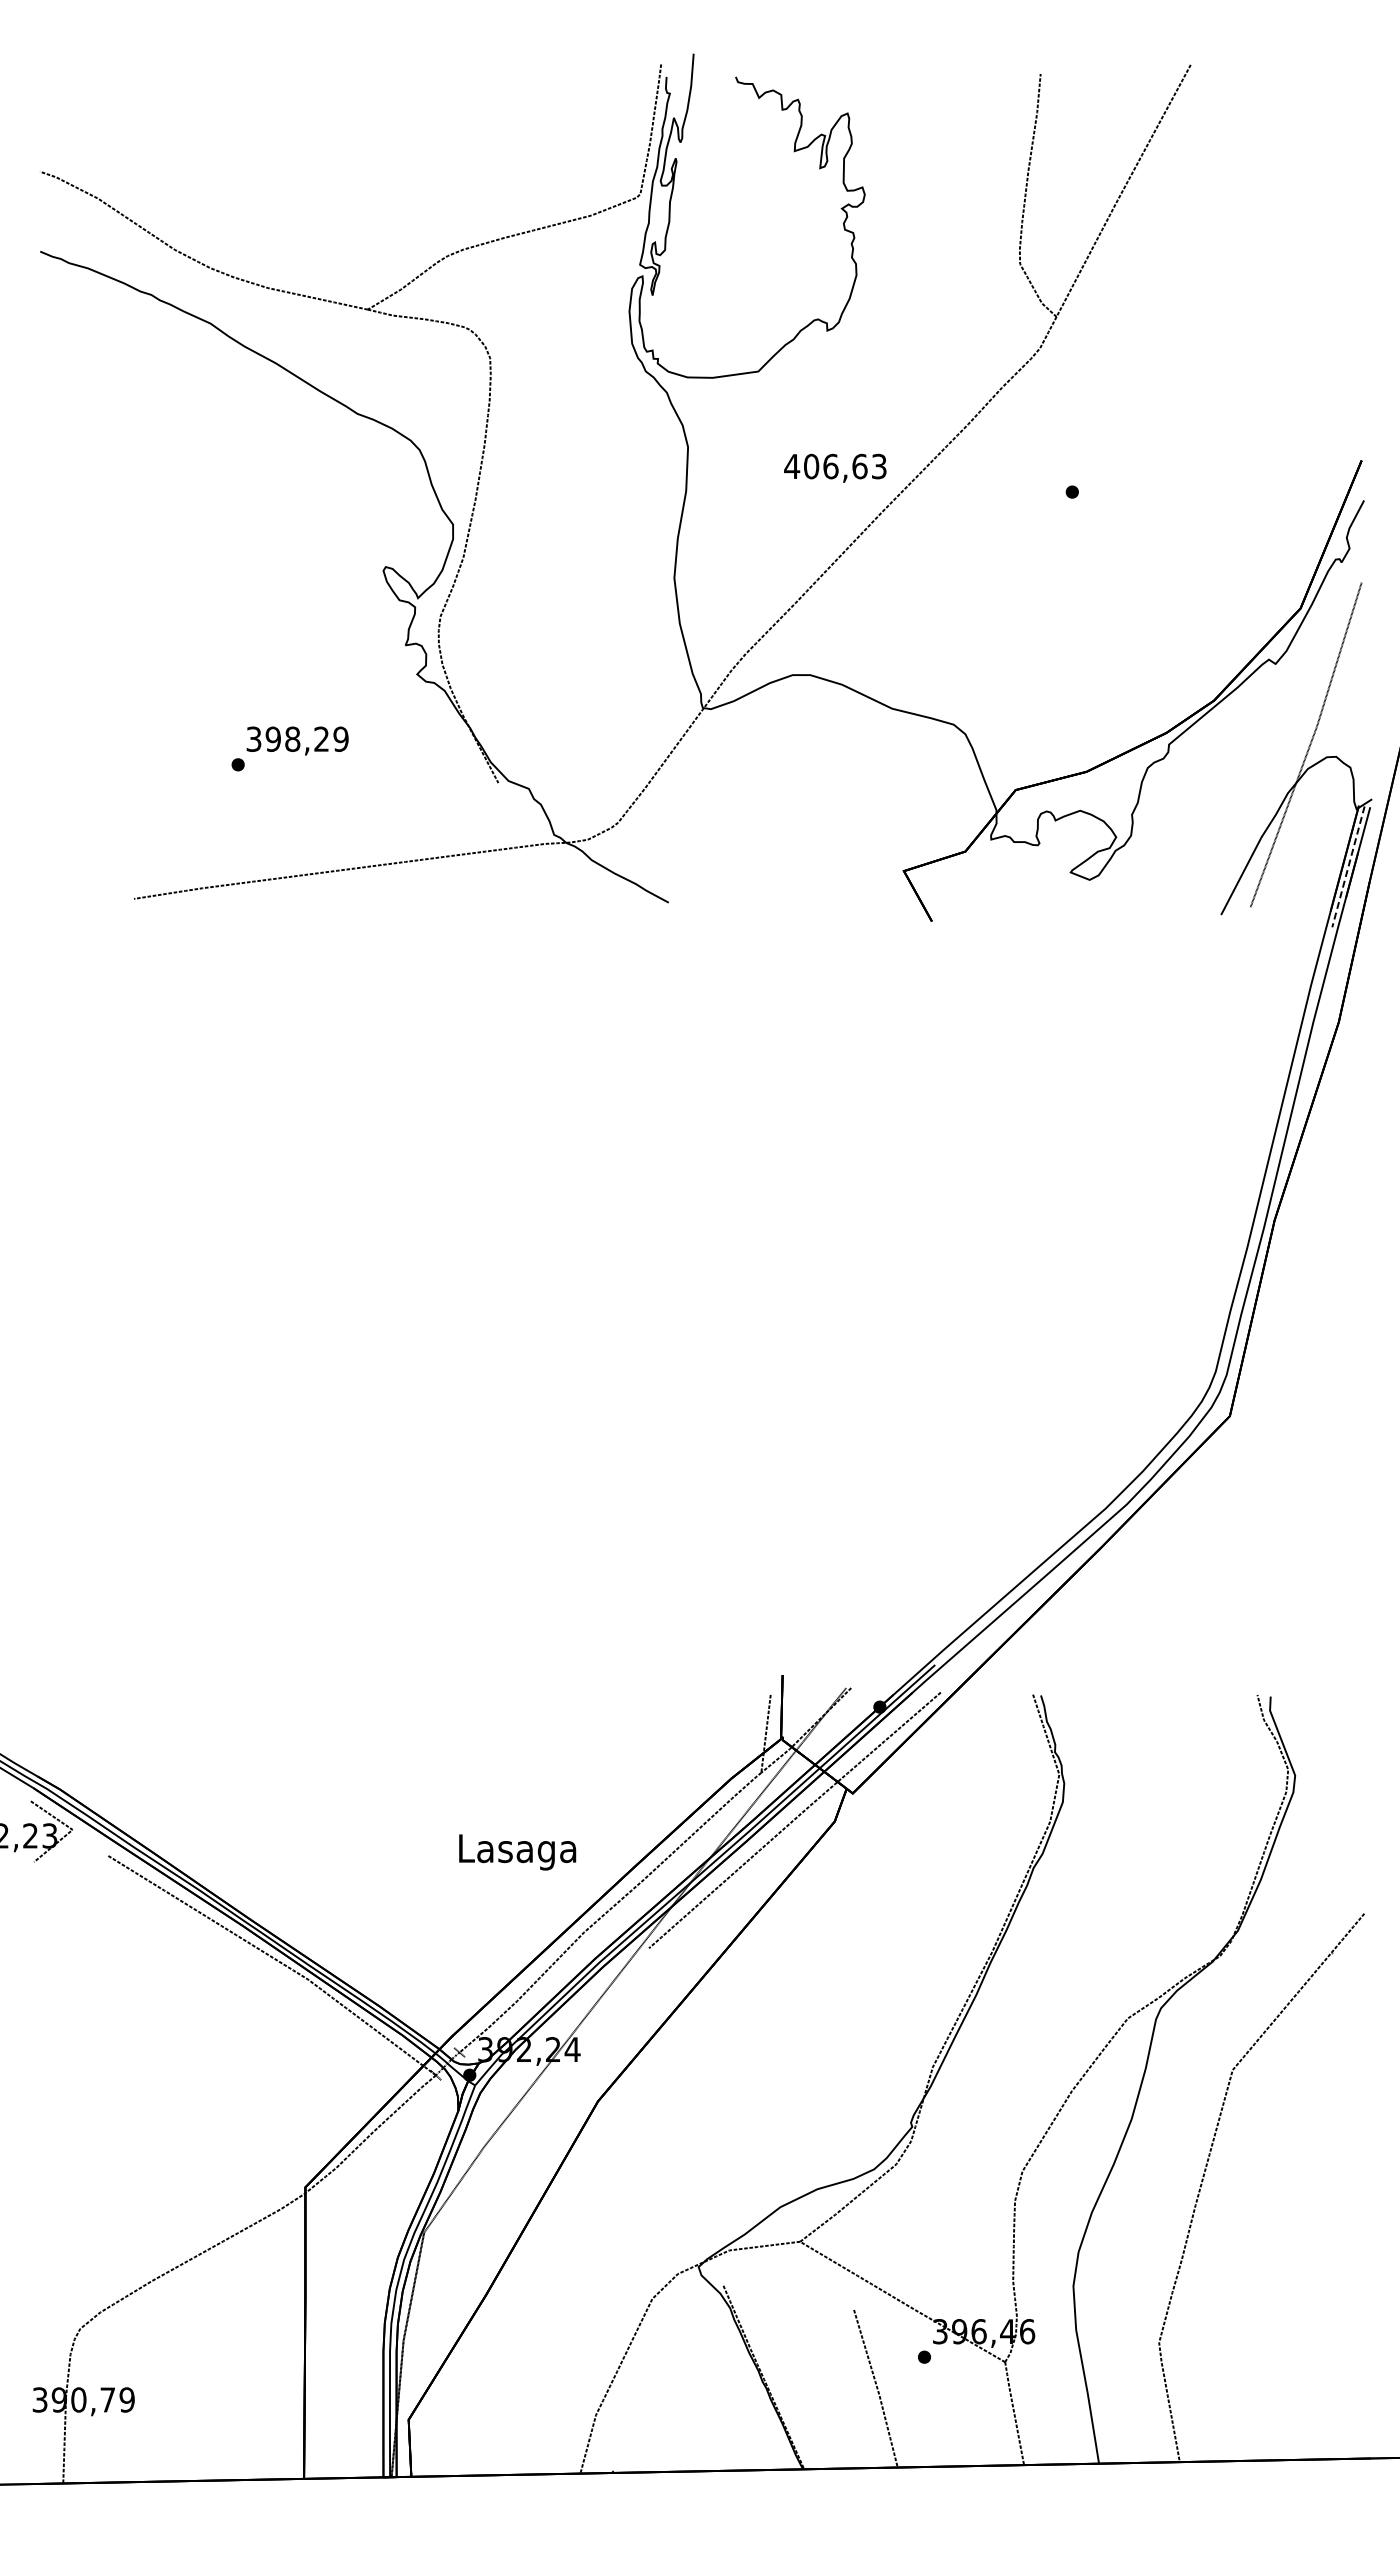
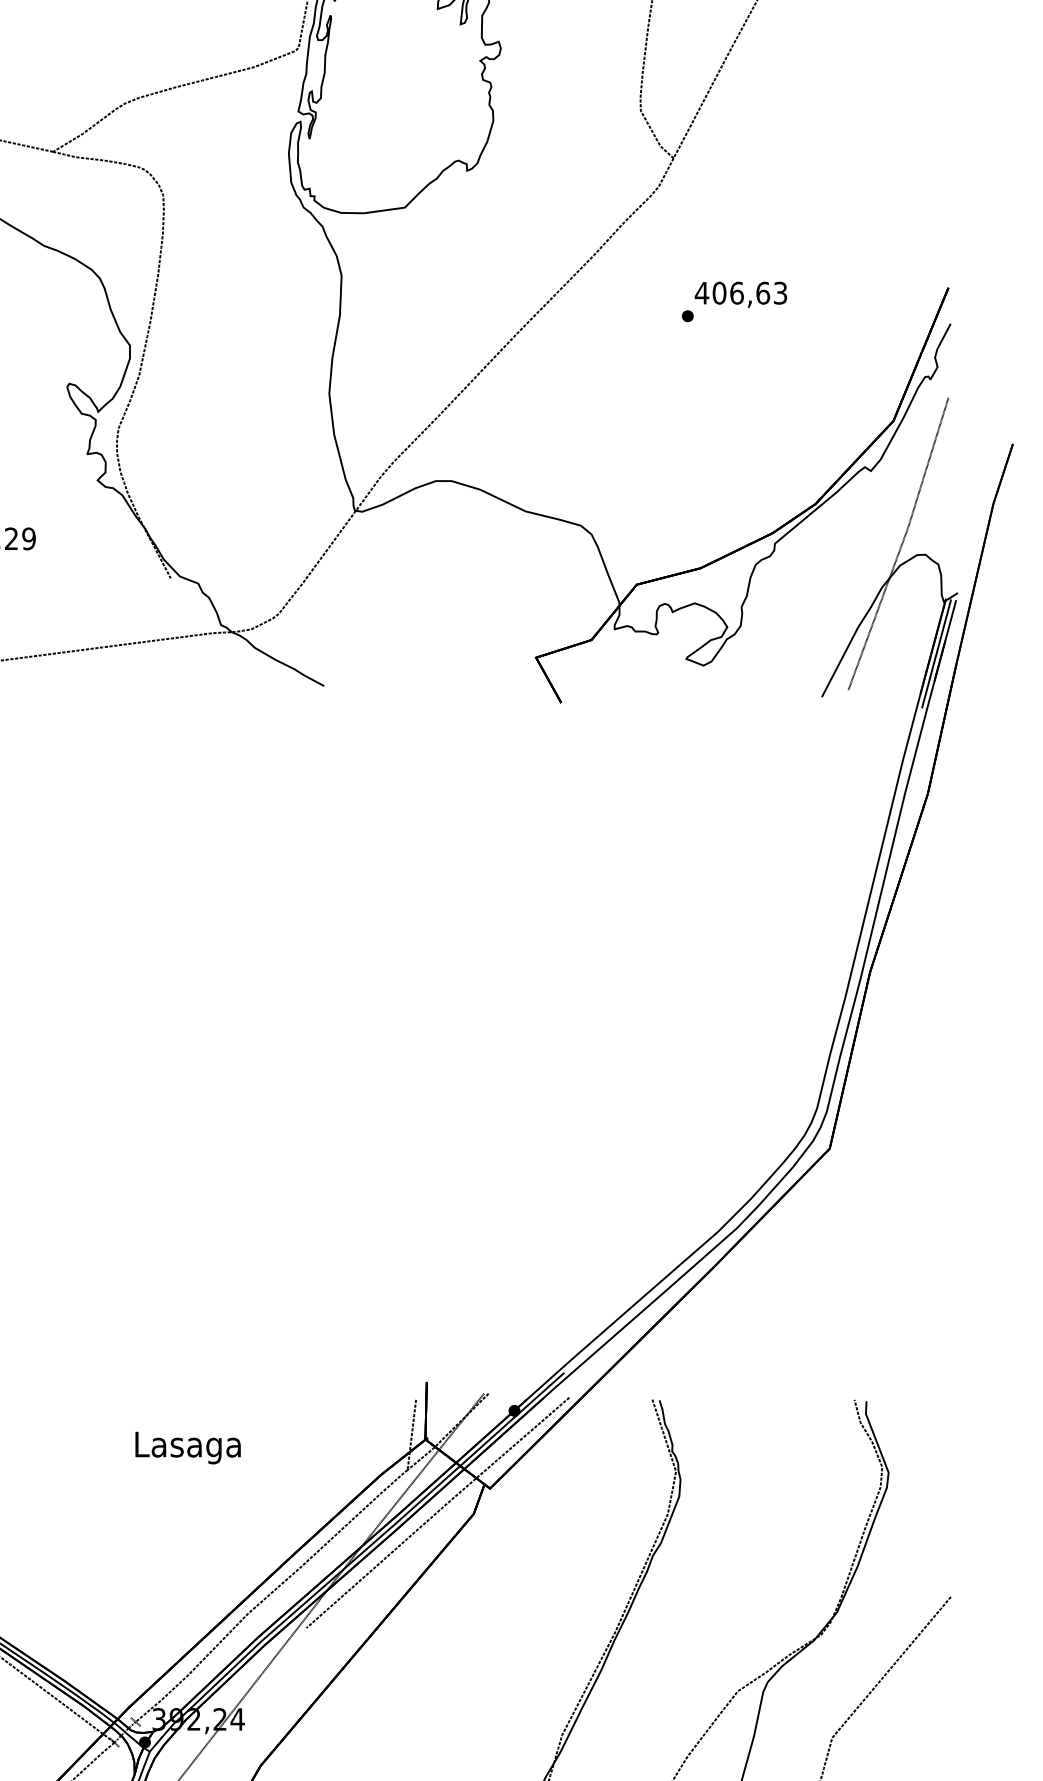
text: (835, 467) -> (741, 294), moved
line: (1348, 866) -> (936, 653), dashed -> solid
text: (517, 1852) -> (187, 1448), moved

